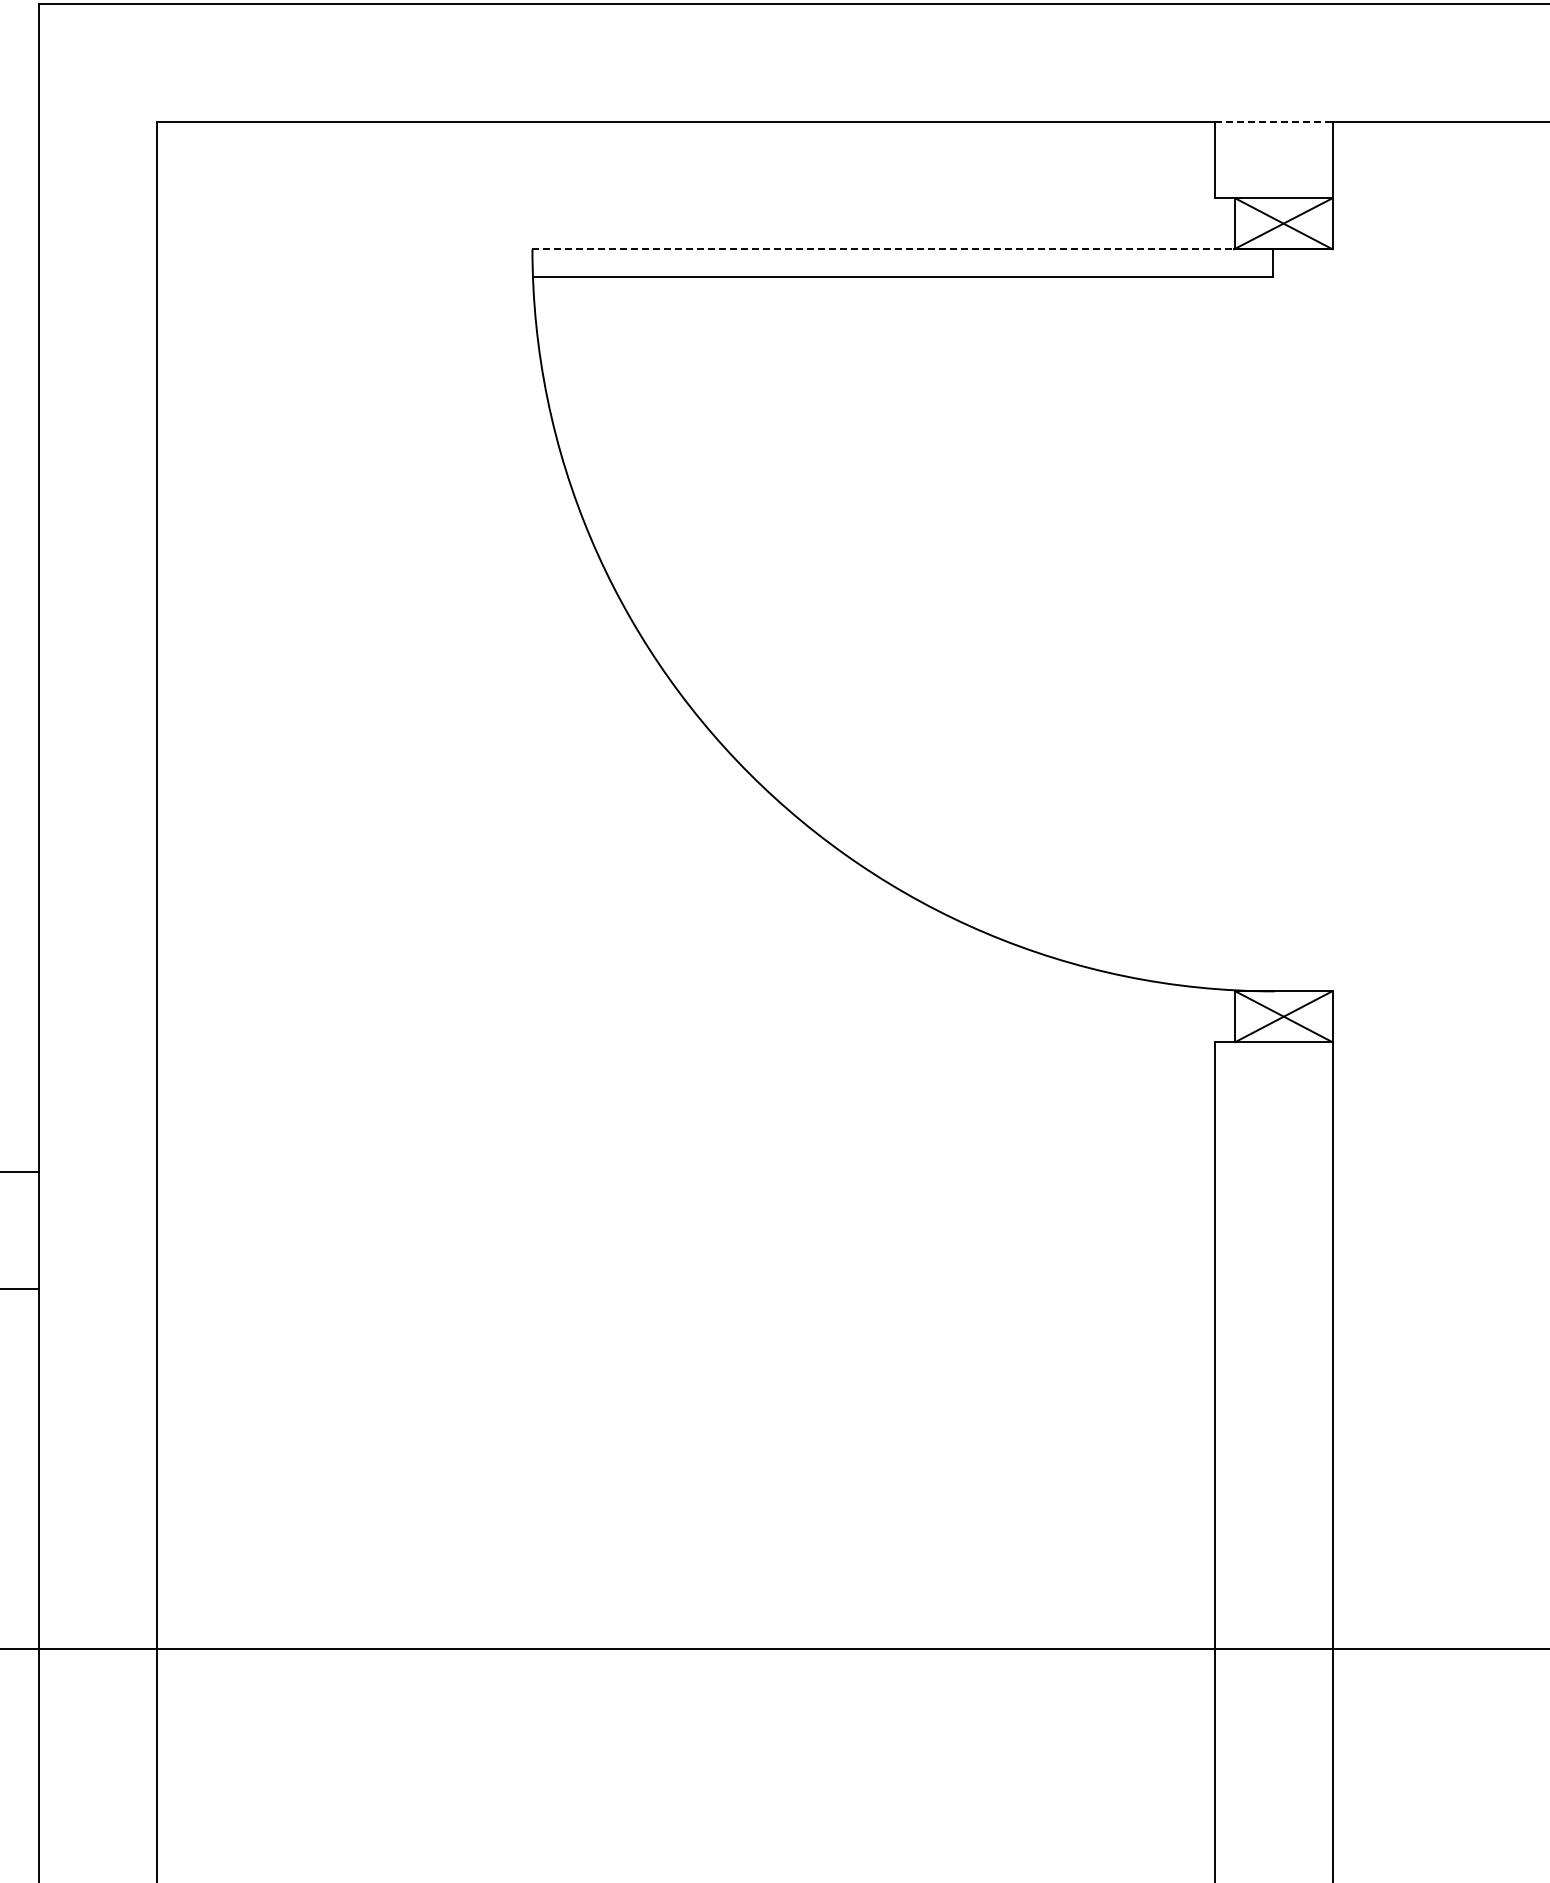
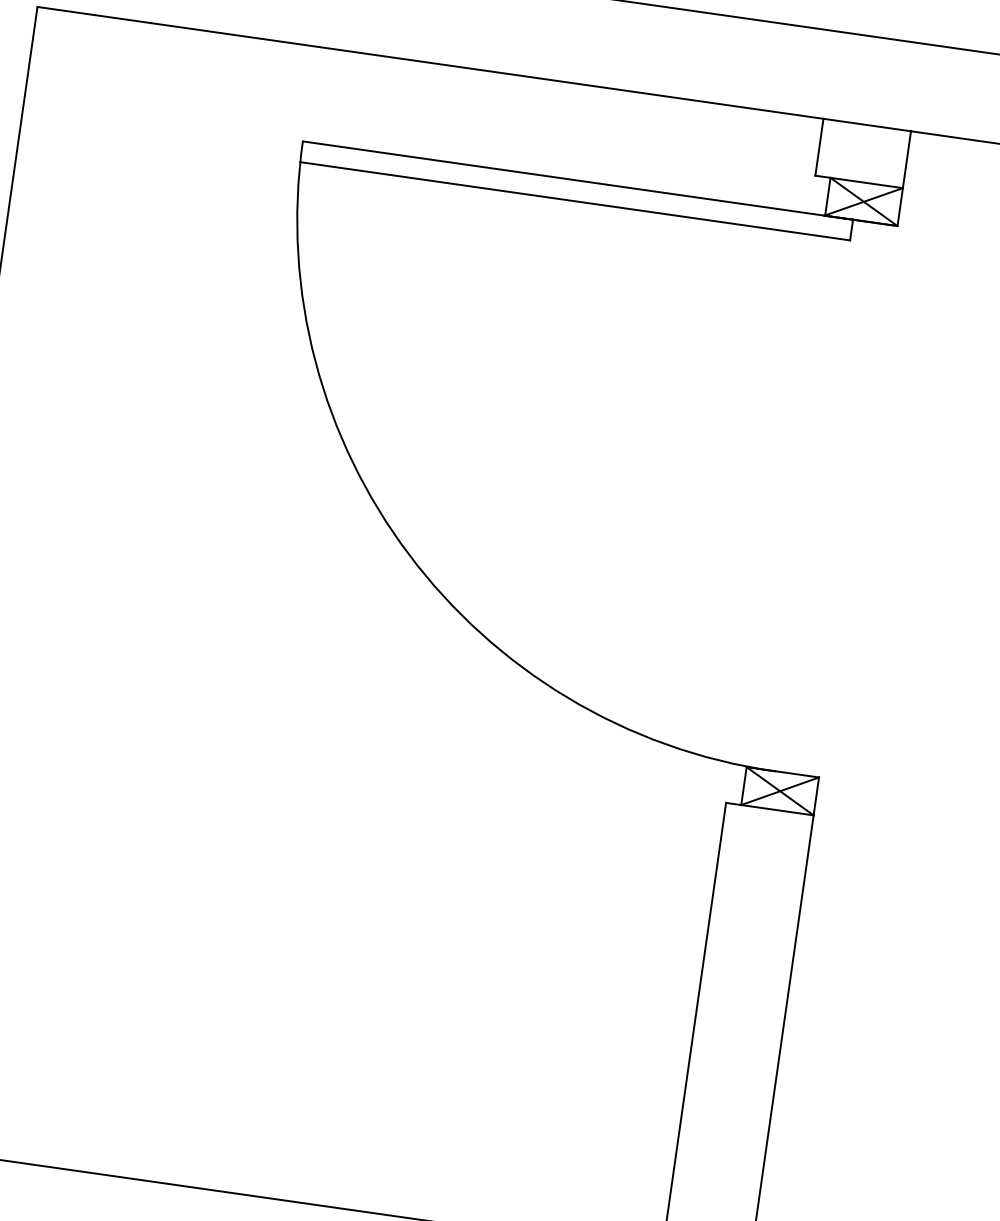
line: (1273, 121) -> (867, 124), dashed -> solid
line: (904, 249) -> (579, 180), dashed -> solid

